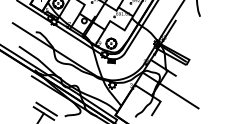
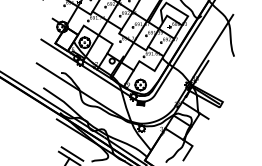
line: (178, 95) -> (211, 139), removed

